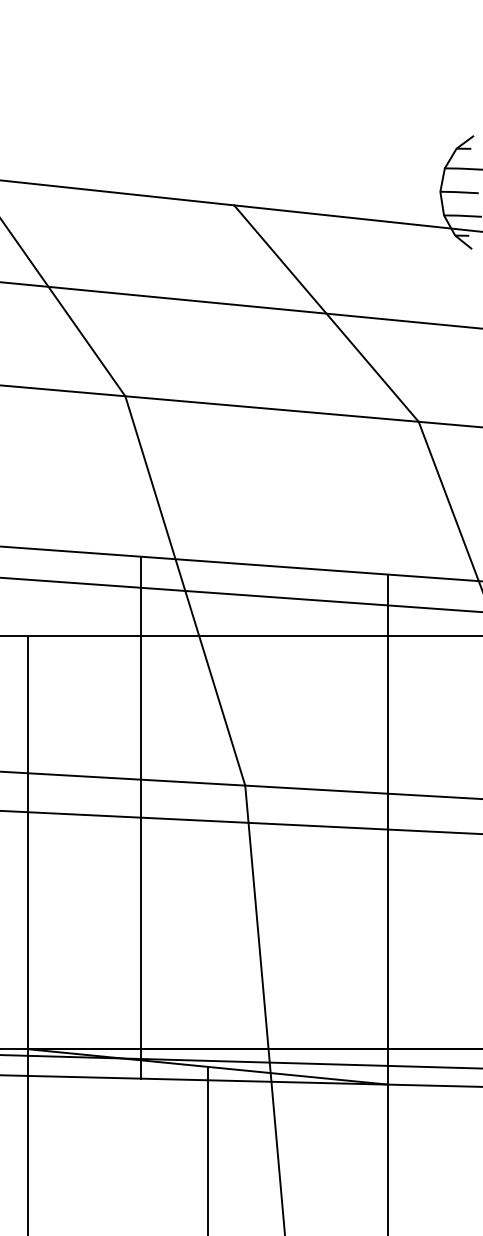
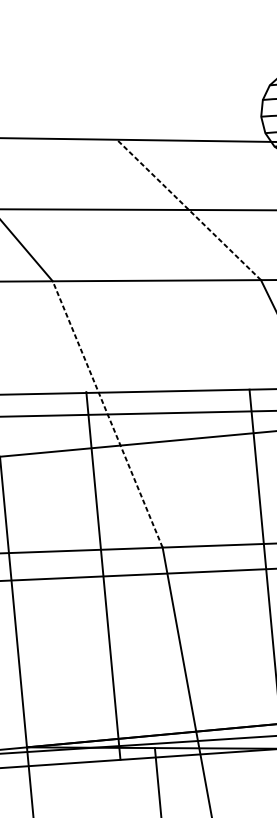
line: (326, 313) -> (189, 209), solid -> dashed
line: (185, 590) -> (107, 414), solid -> dashed
line: (141, 817) -> (103, 575), moved

